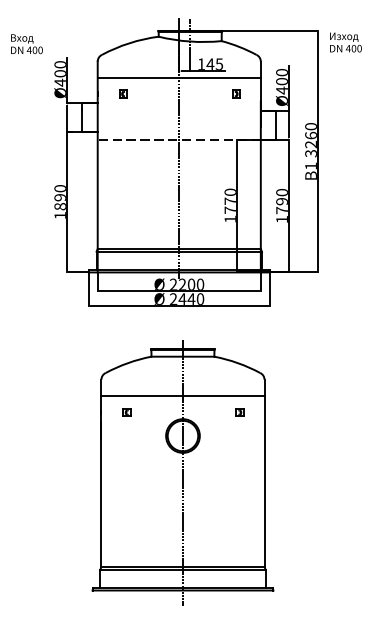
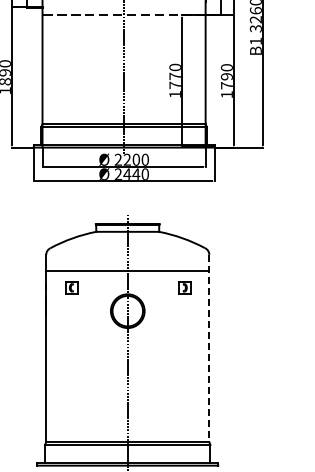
part: (126, 412) -> (71, 287), size x1.6
part: (239, 412) -> (184, 287), size x1.6
line: (264, 473) -> (209, 348), solid -> dashed

